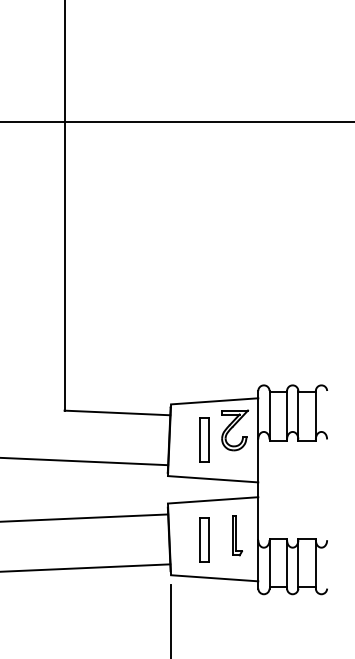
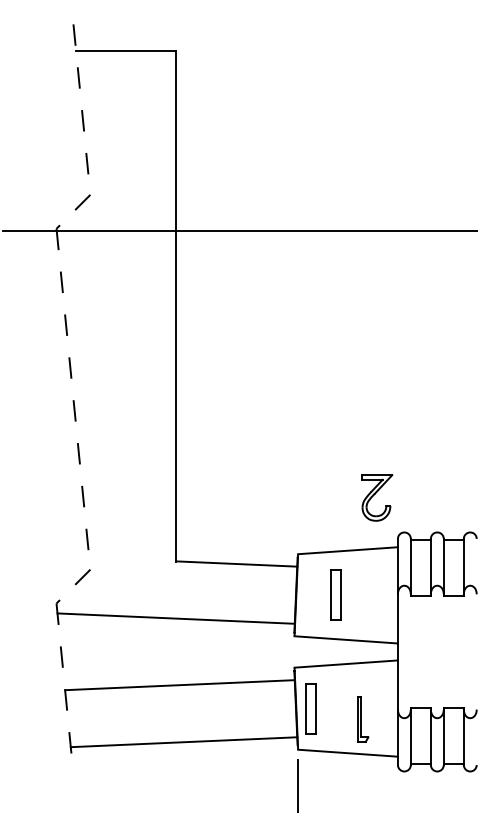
part: (235, 429) -> (377, 497), moved
part: (237, 535) -> (363, 719), moved
part: (203, 539) -> (310, 708), moved

